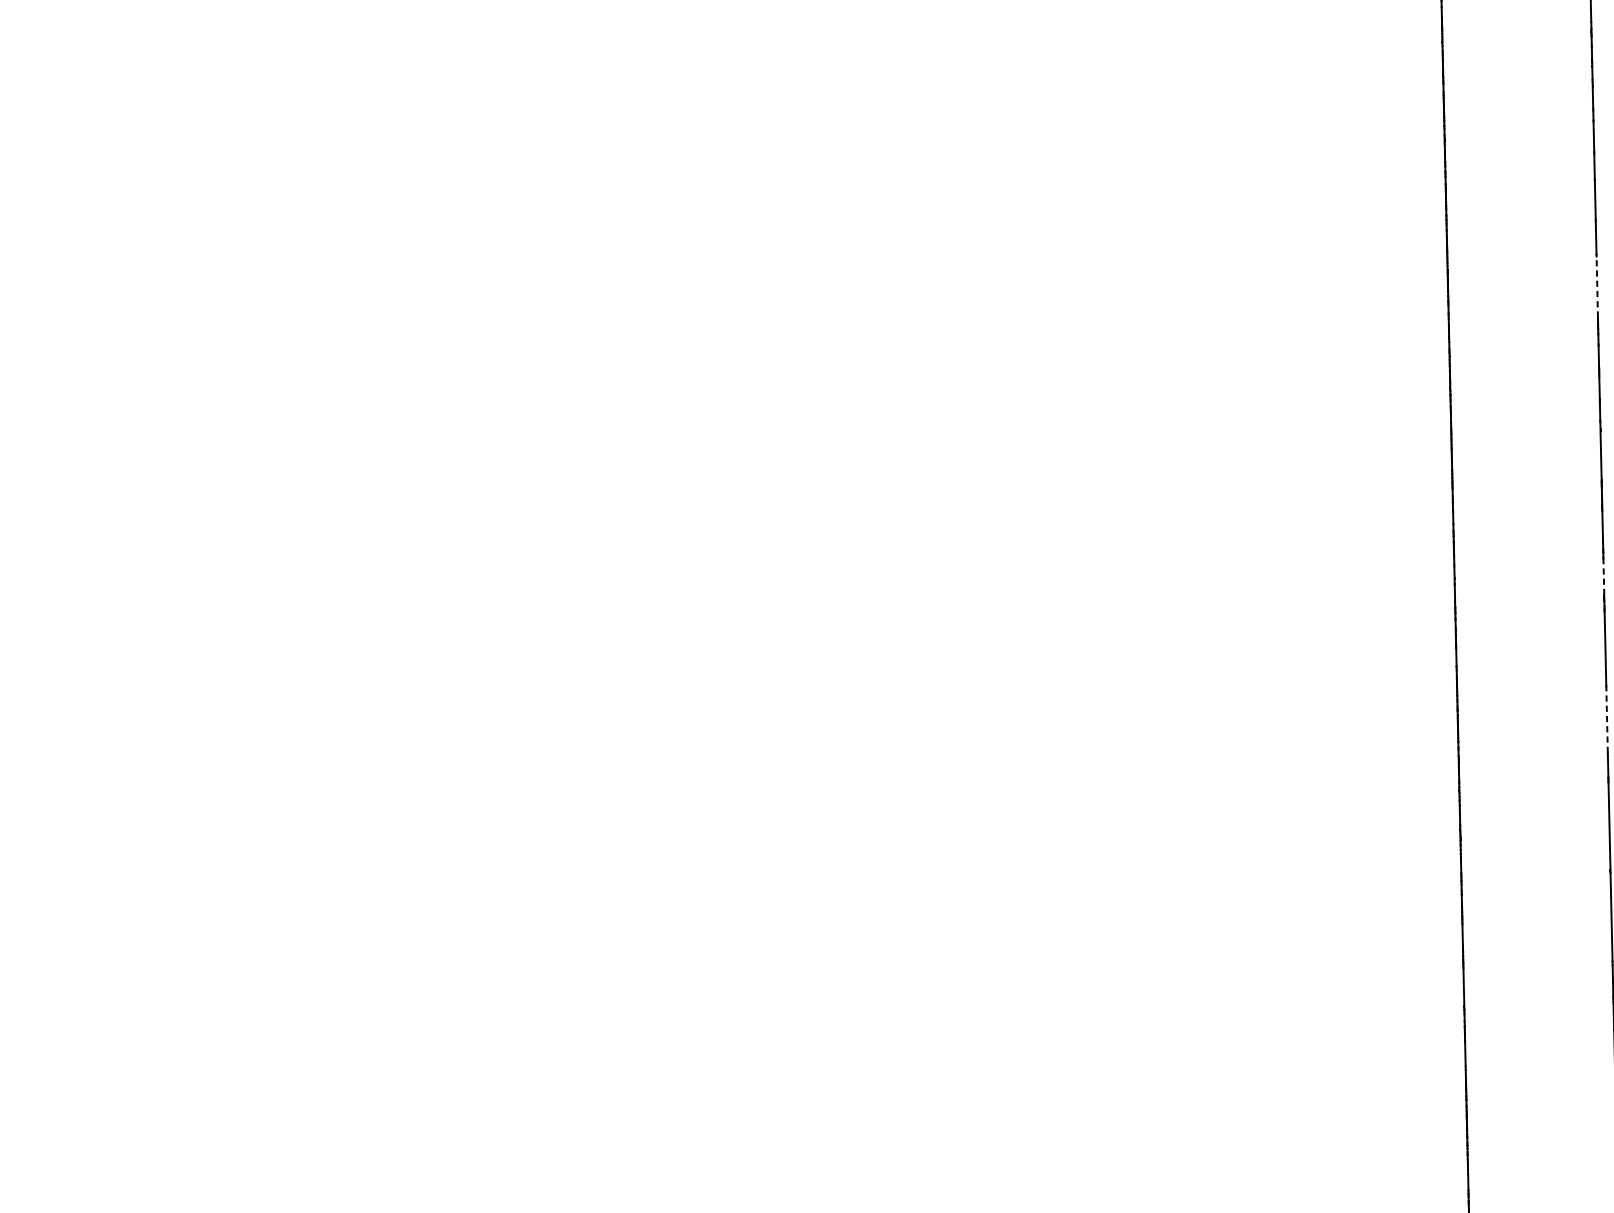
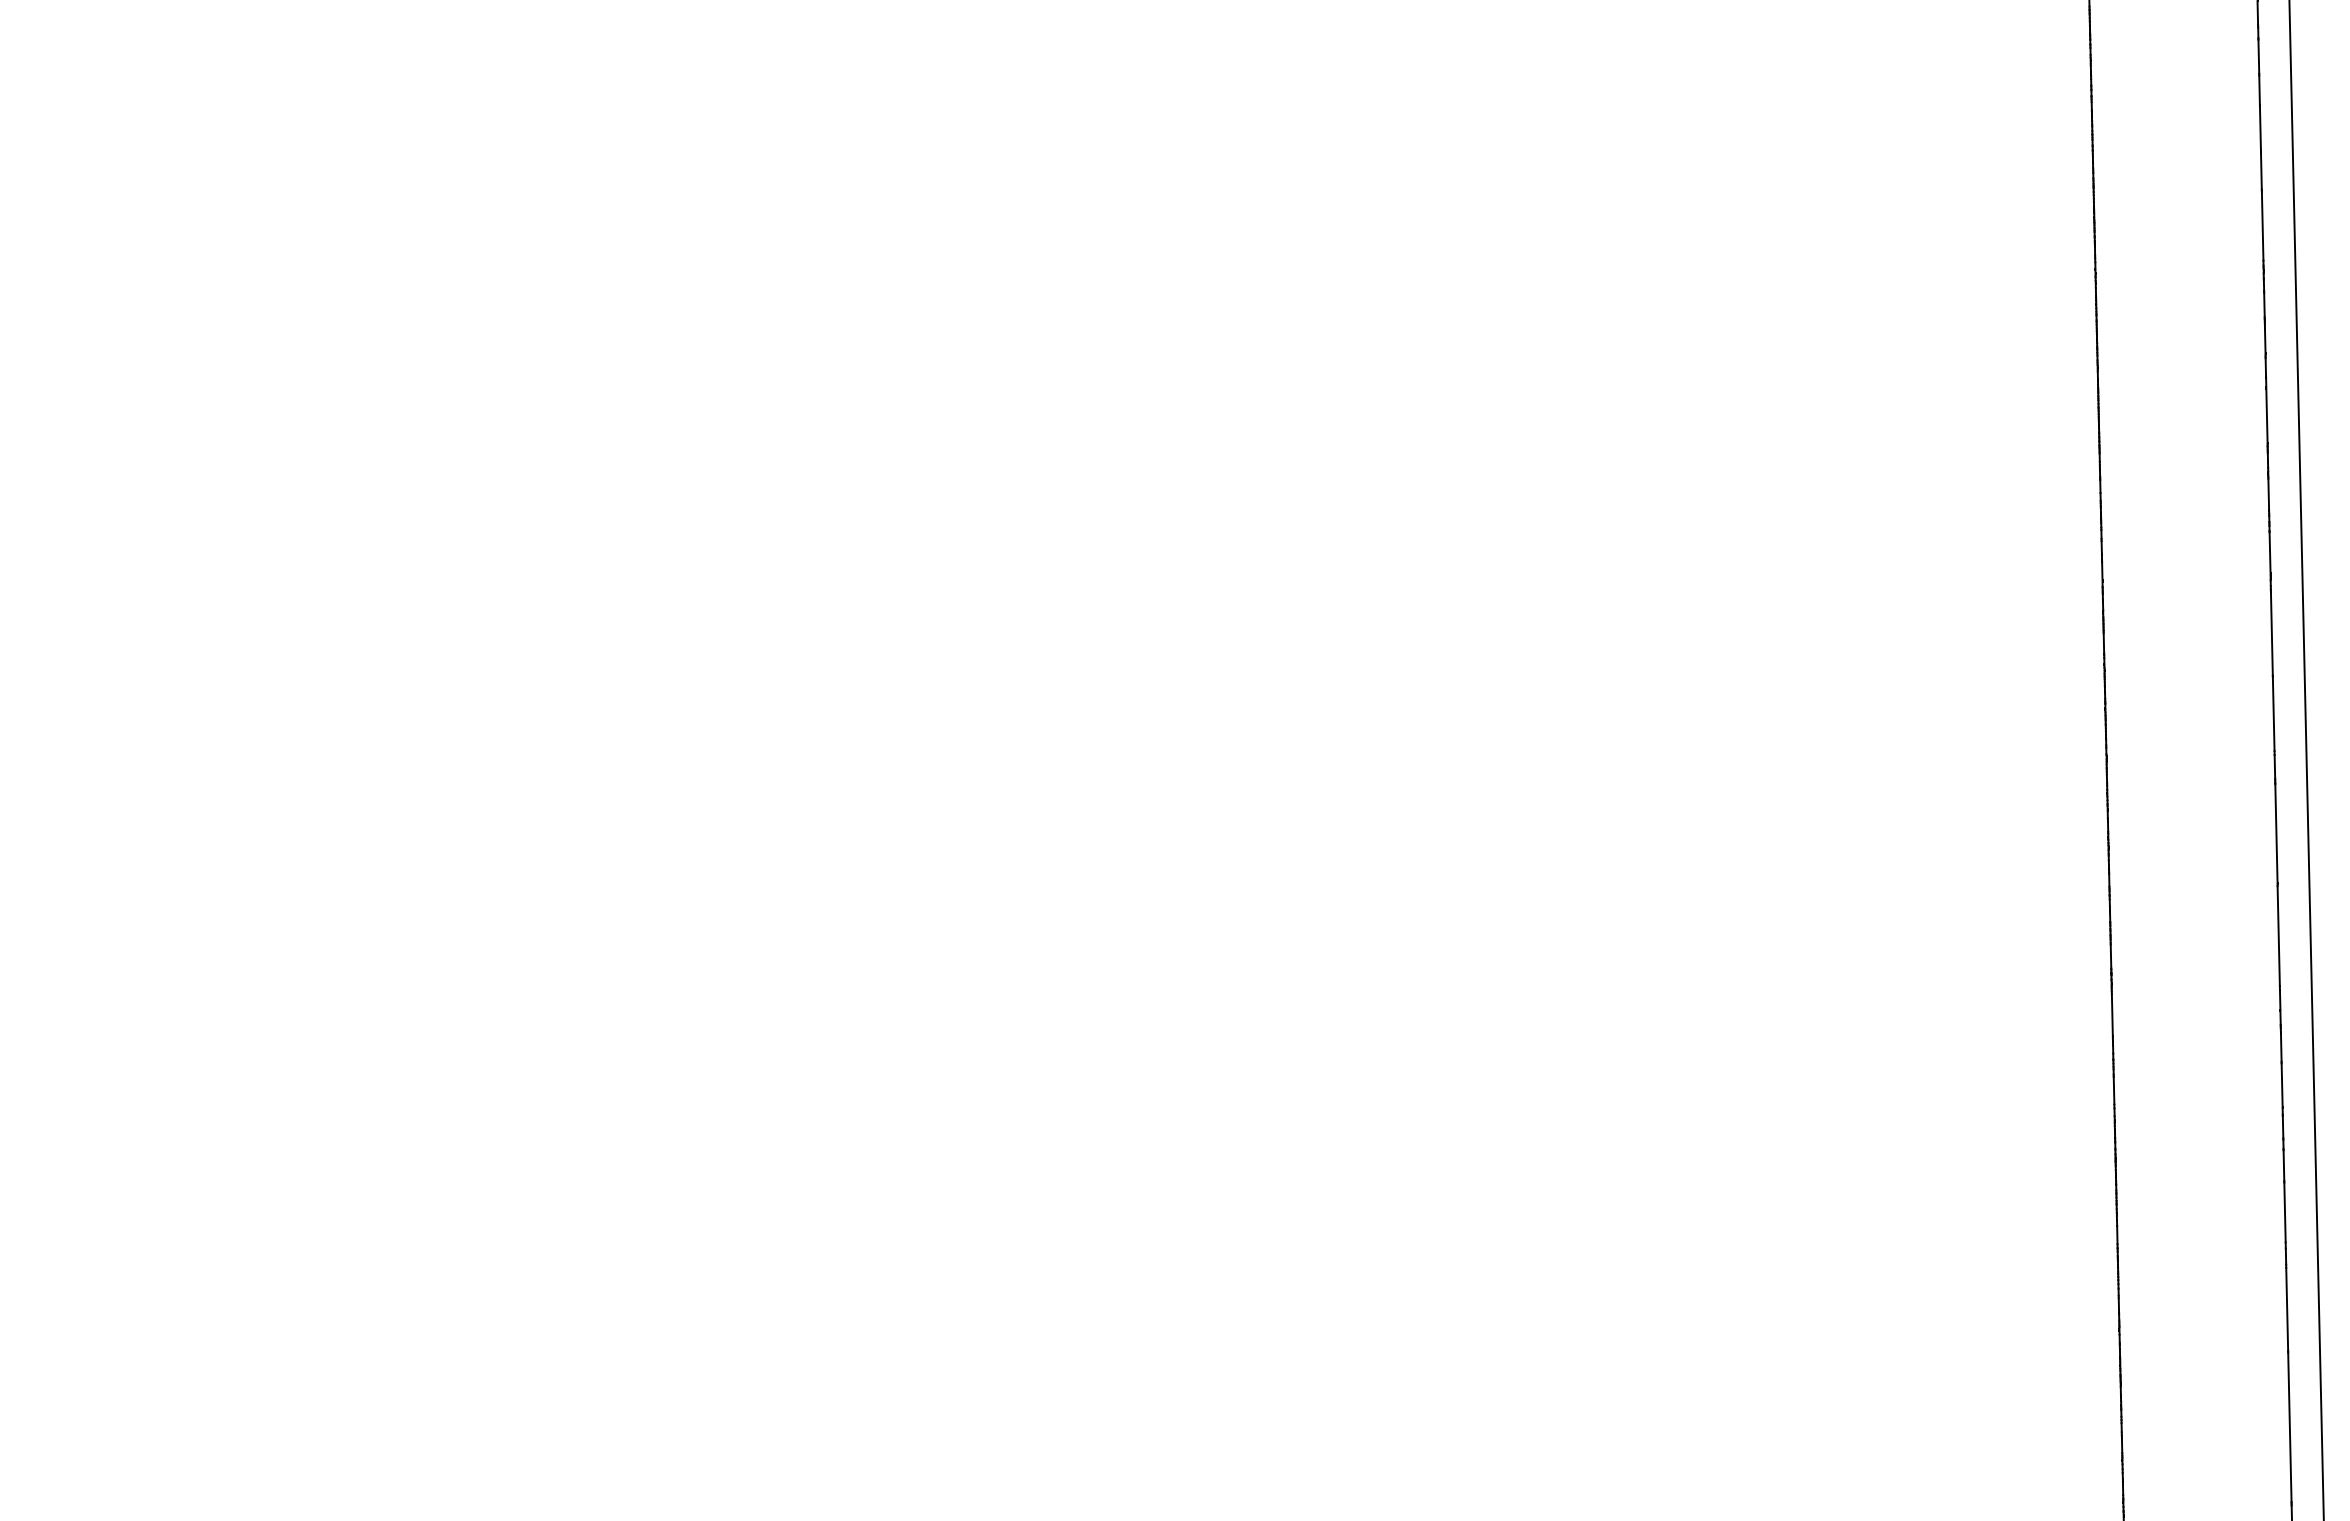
line: (1597, 286) -> (2262, 225), dashed -> solid
line: (1604, 576) -> (2270, 552), dashed -> solid
line: (1606, 719) -> (2273, 713), dashed -> solid

